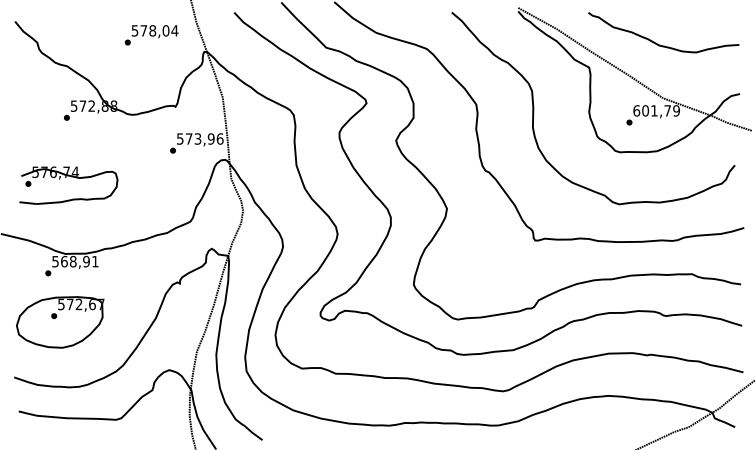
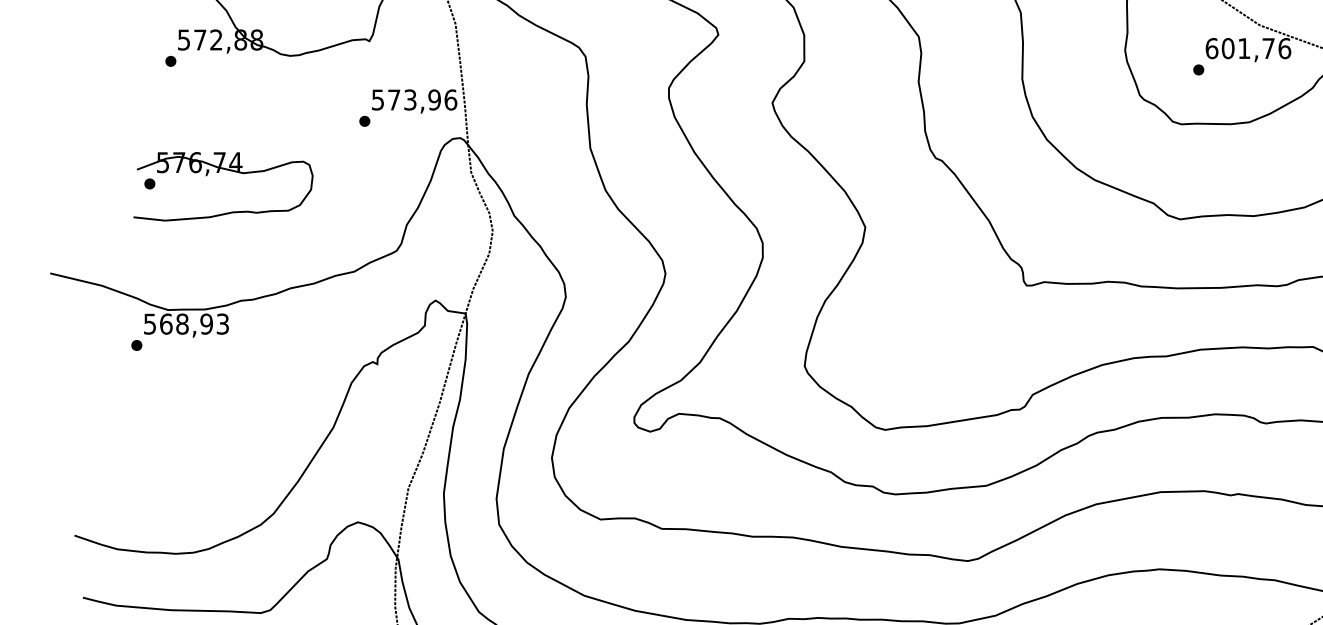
text: (676, 110) -> (1284, 47), 601,79 -> 601,76
part: (66, 177) -> (219, 172), moved
text: (95, 261) -> (223, 323), 568,91 -> 568,93
part: (60, 322) -> (159, 435), removed

